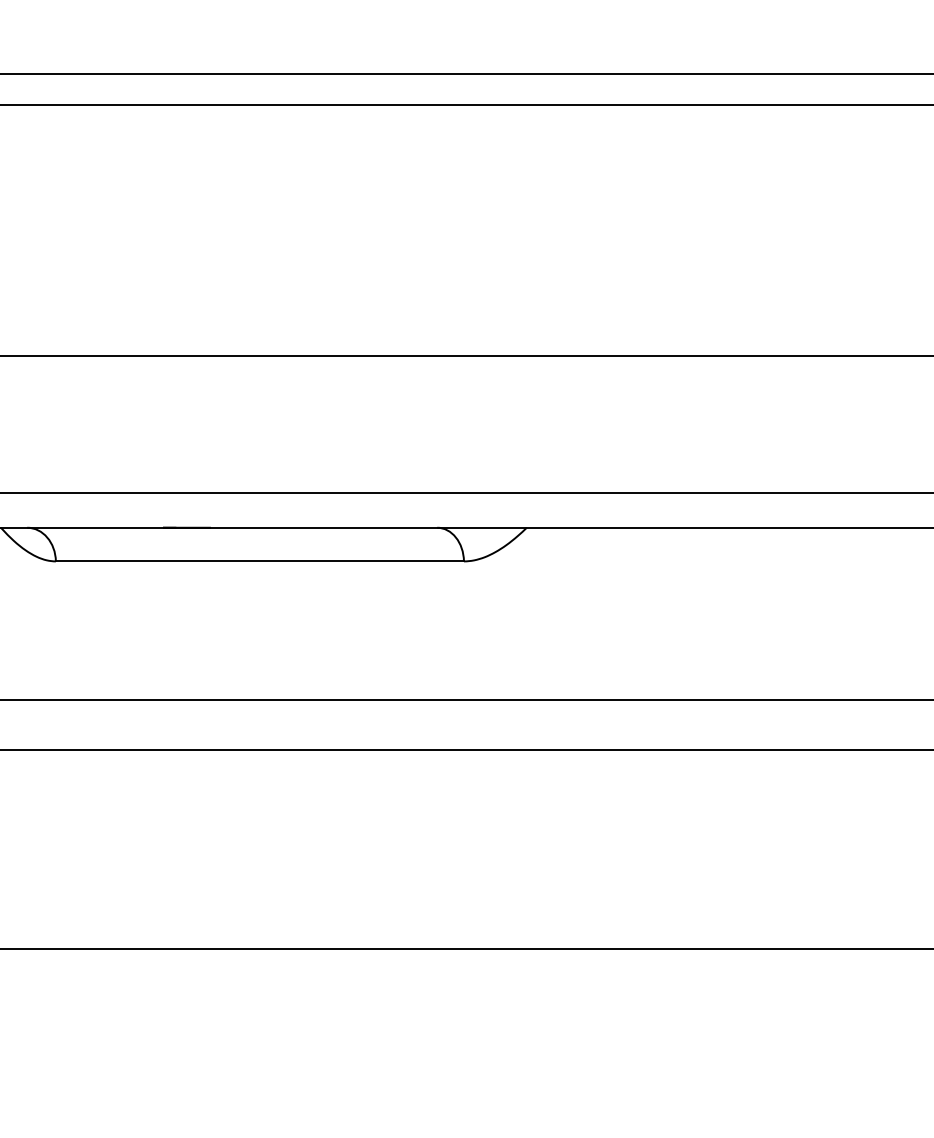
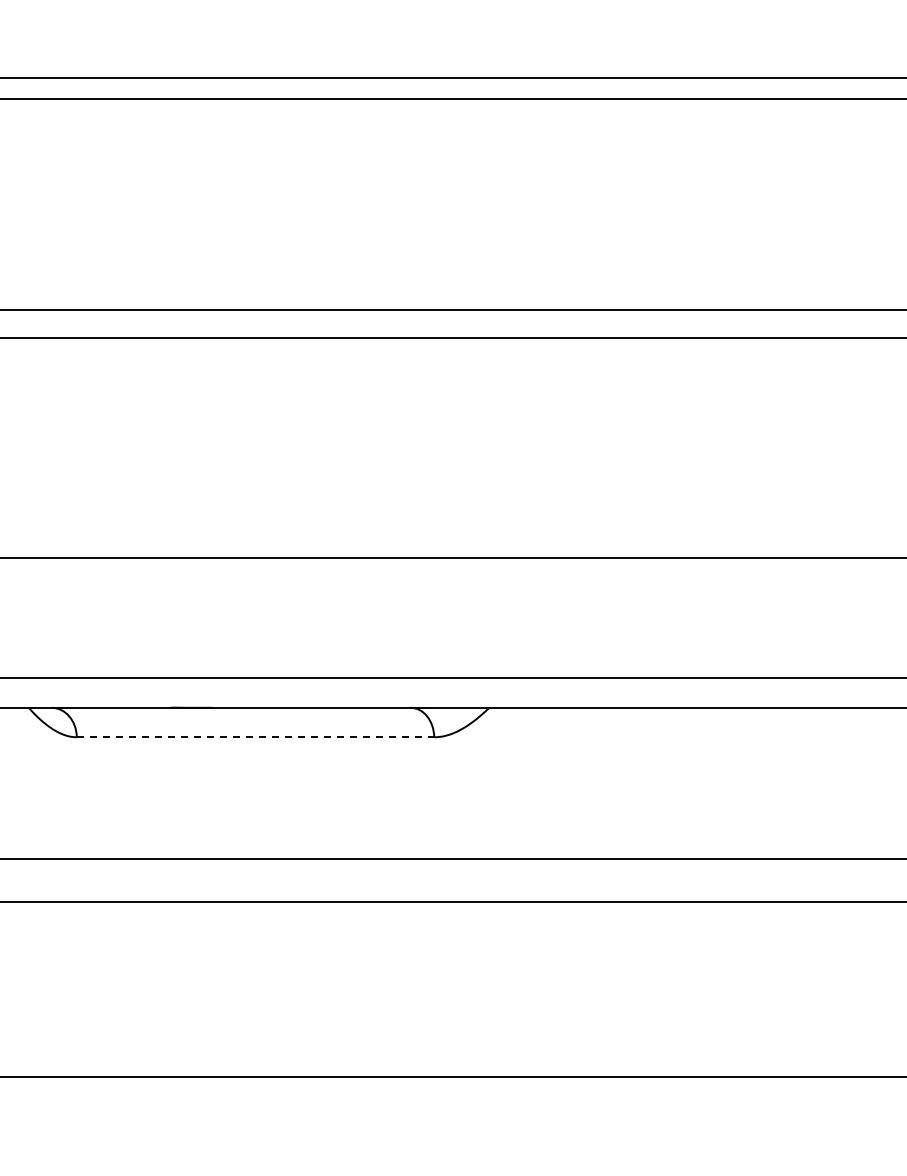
line: (259, 561) -> (255, 737), solid -> dashed

